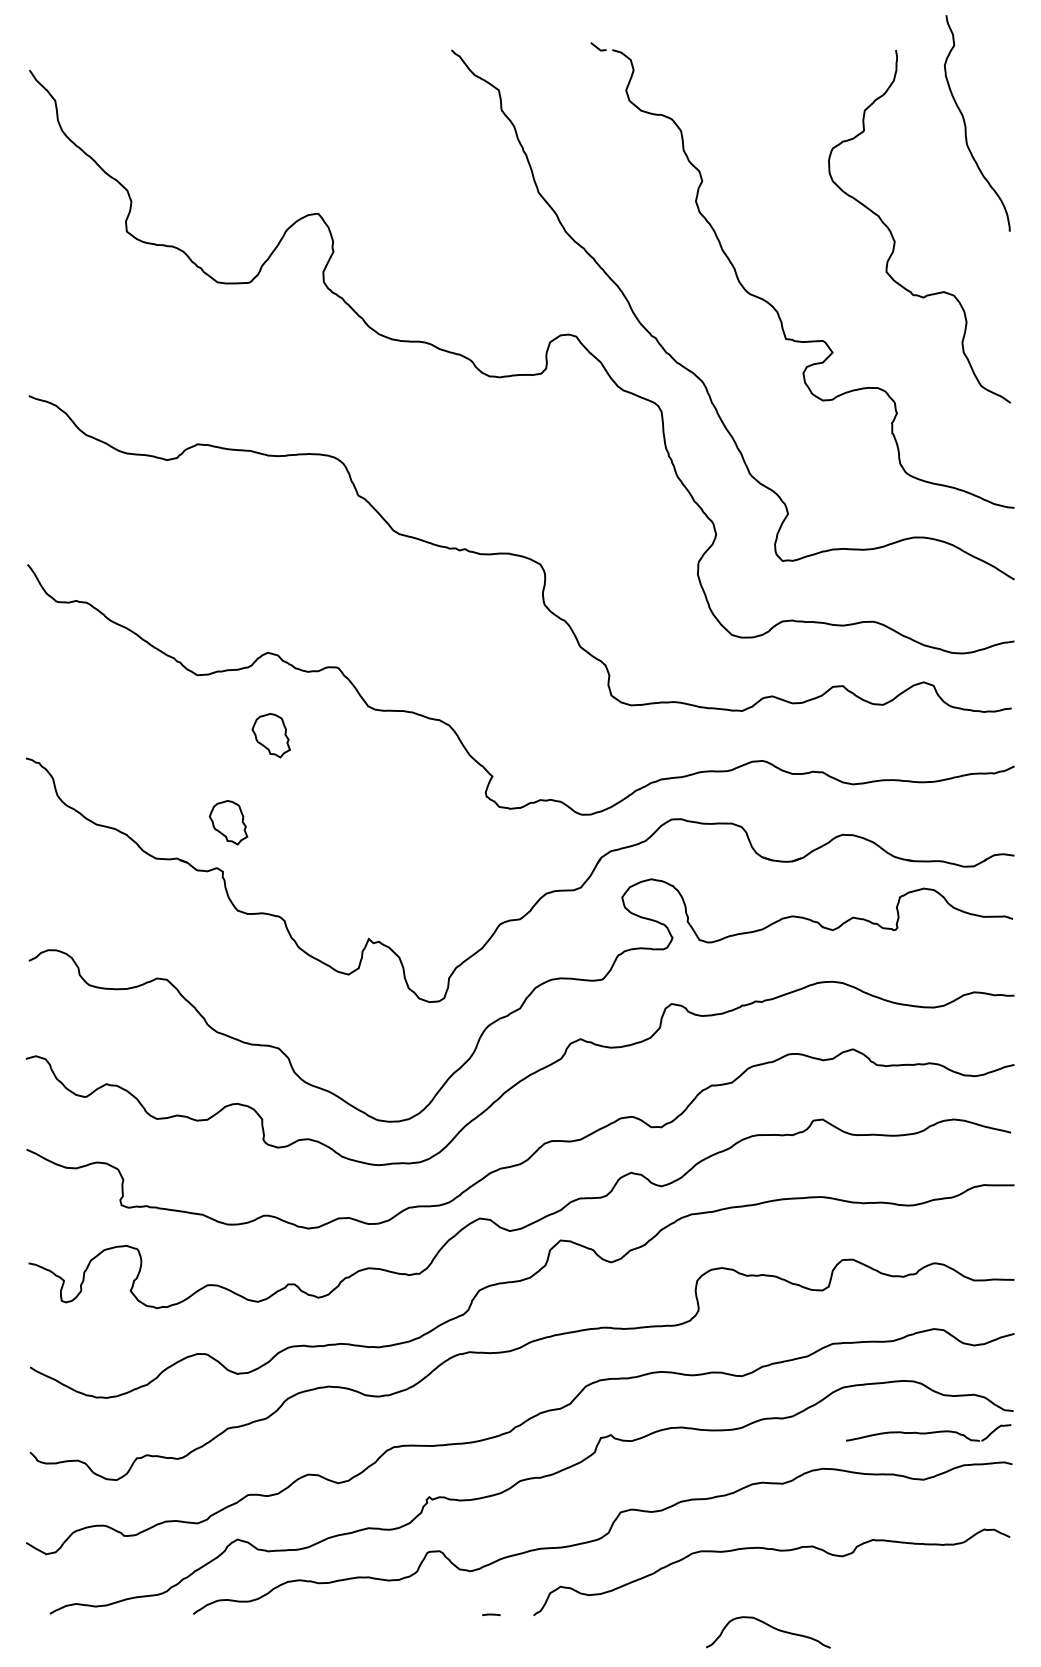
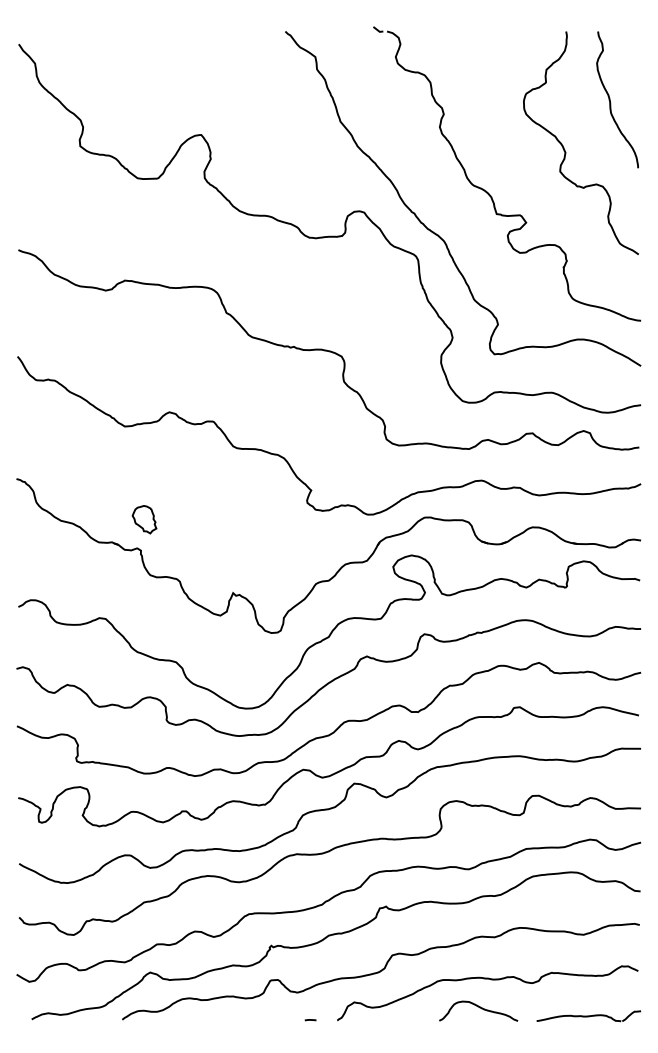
curve: (966, 122) -> (610, 99), moved
part: (271, 735) -> (171, 464), removed
part: (928, 1433) -> (588, 1016), moved
curve: (769, 1628) -> (479, 1008), moved

